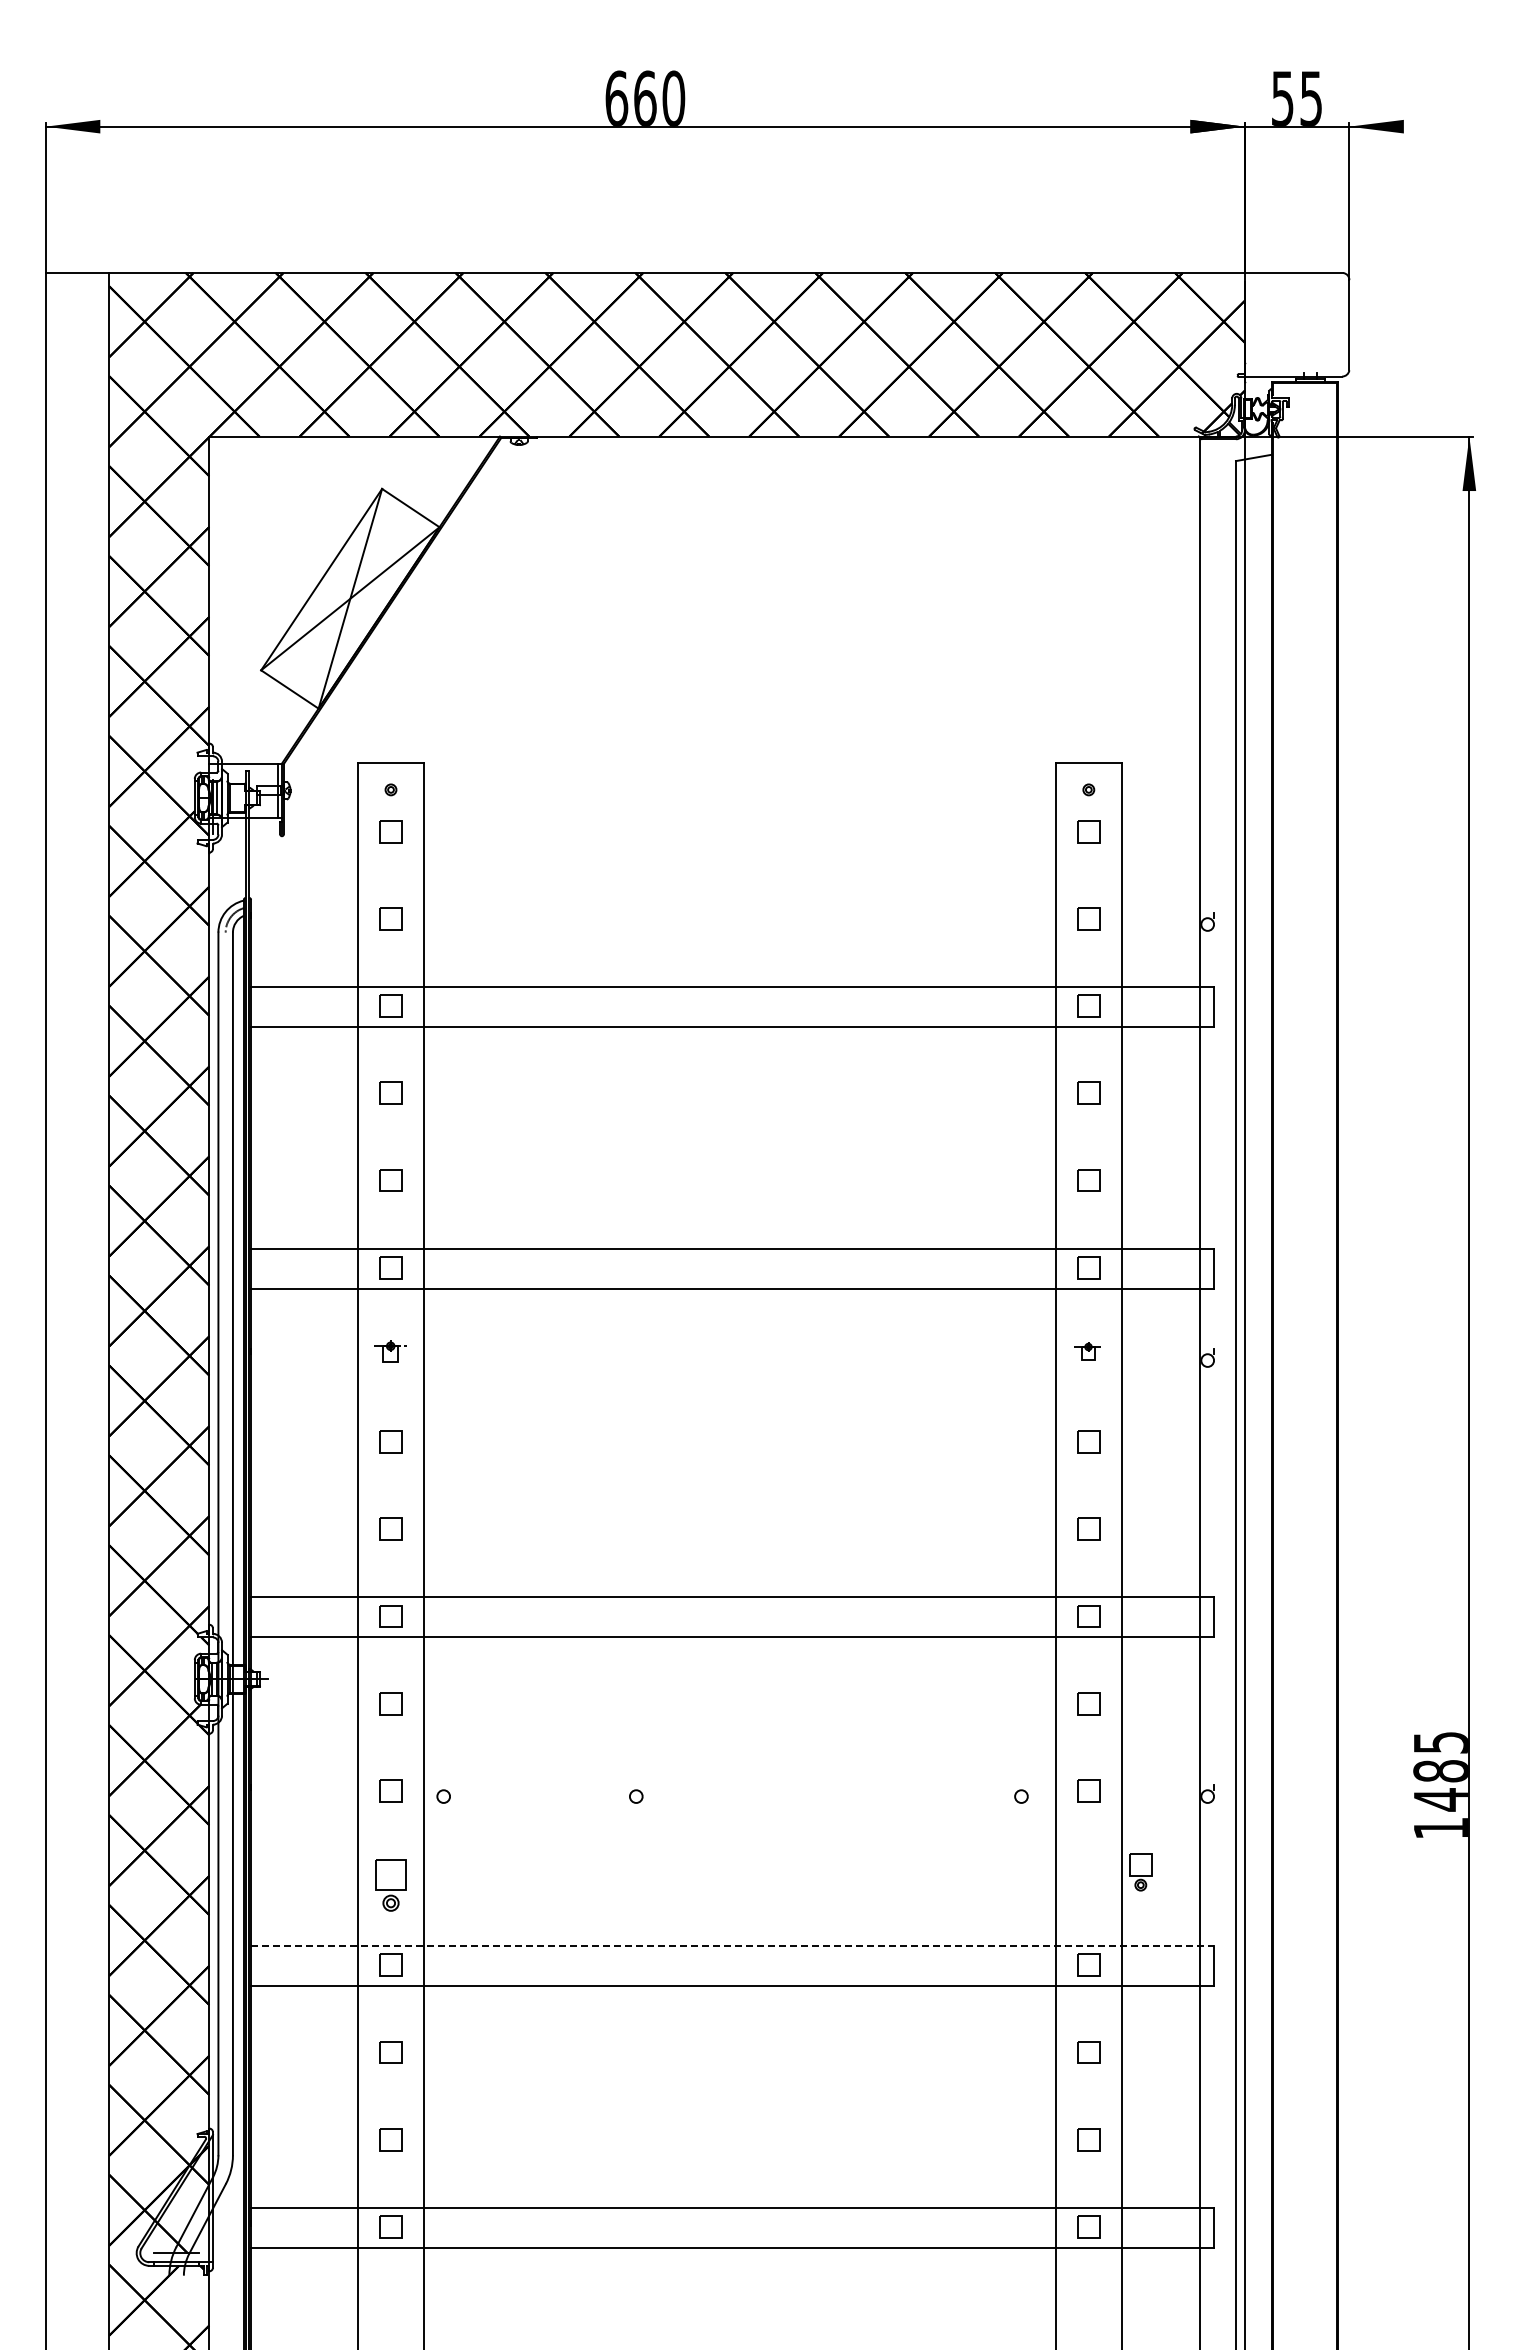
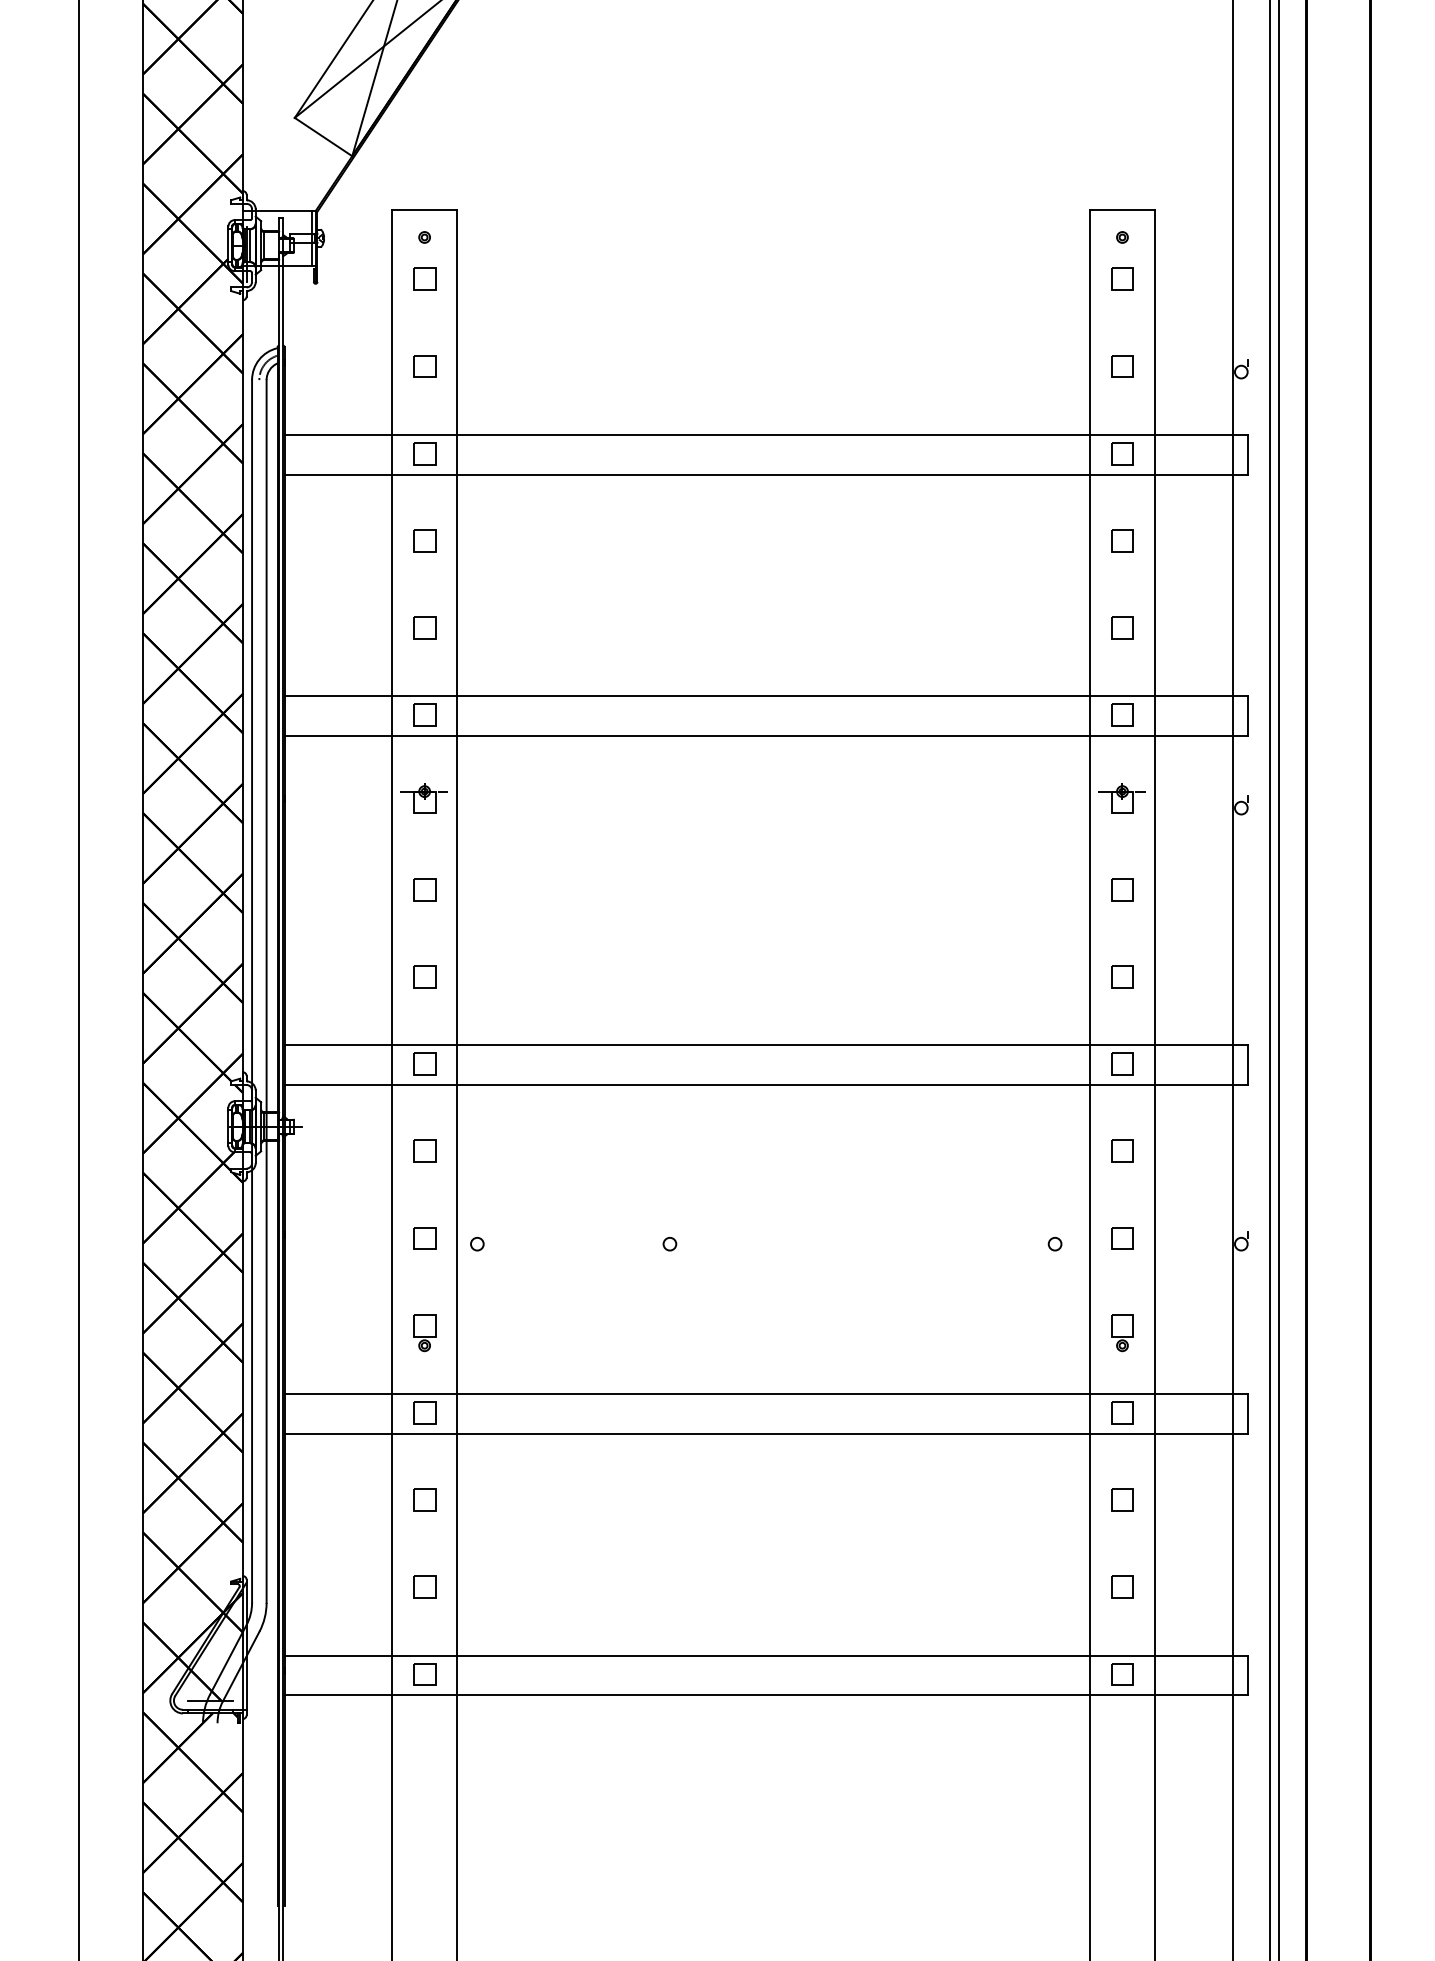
part: (389, 1351) -> (423, 799), size x1.43
part: (1087, 1351) -> (1121, 799), size x1.67
part: (1140, 1872) -> (1122, 1333), moved
part: (390, 1885) -> (424, 1333), size x0.71
line: (733, 1946) -> (767, 1394), dashed -> solid

